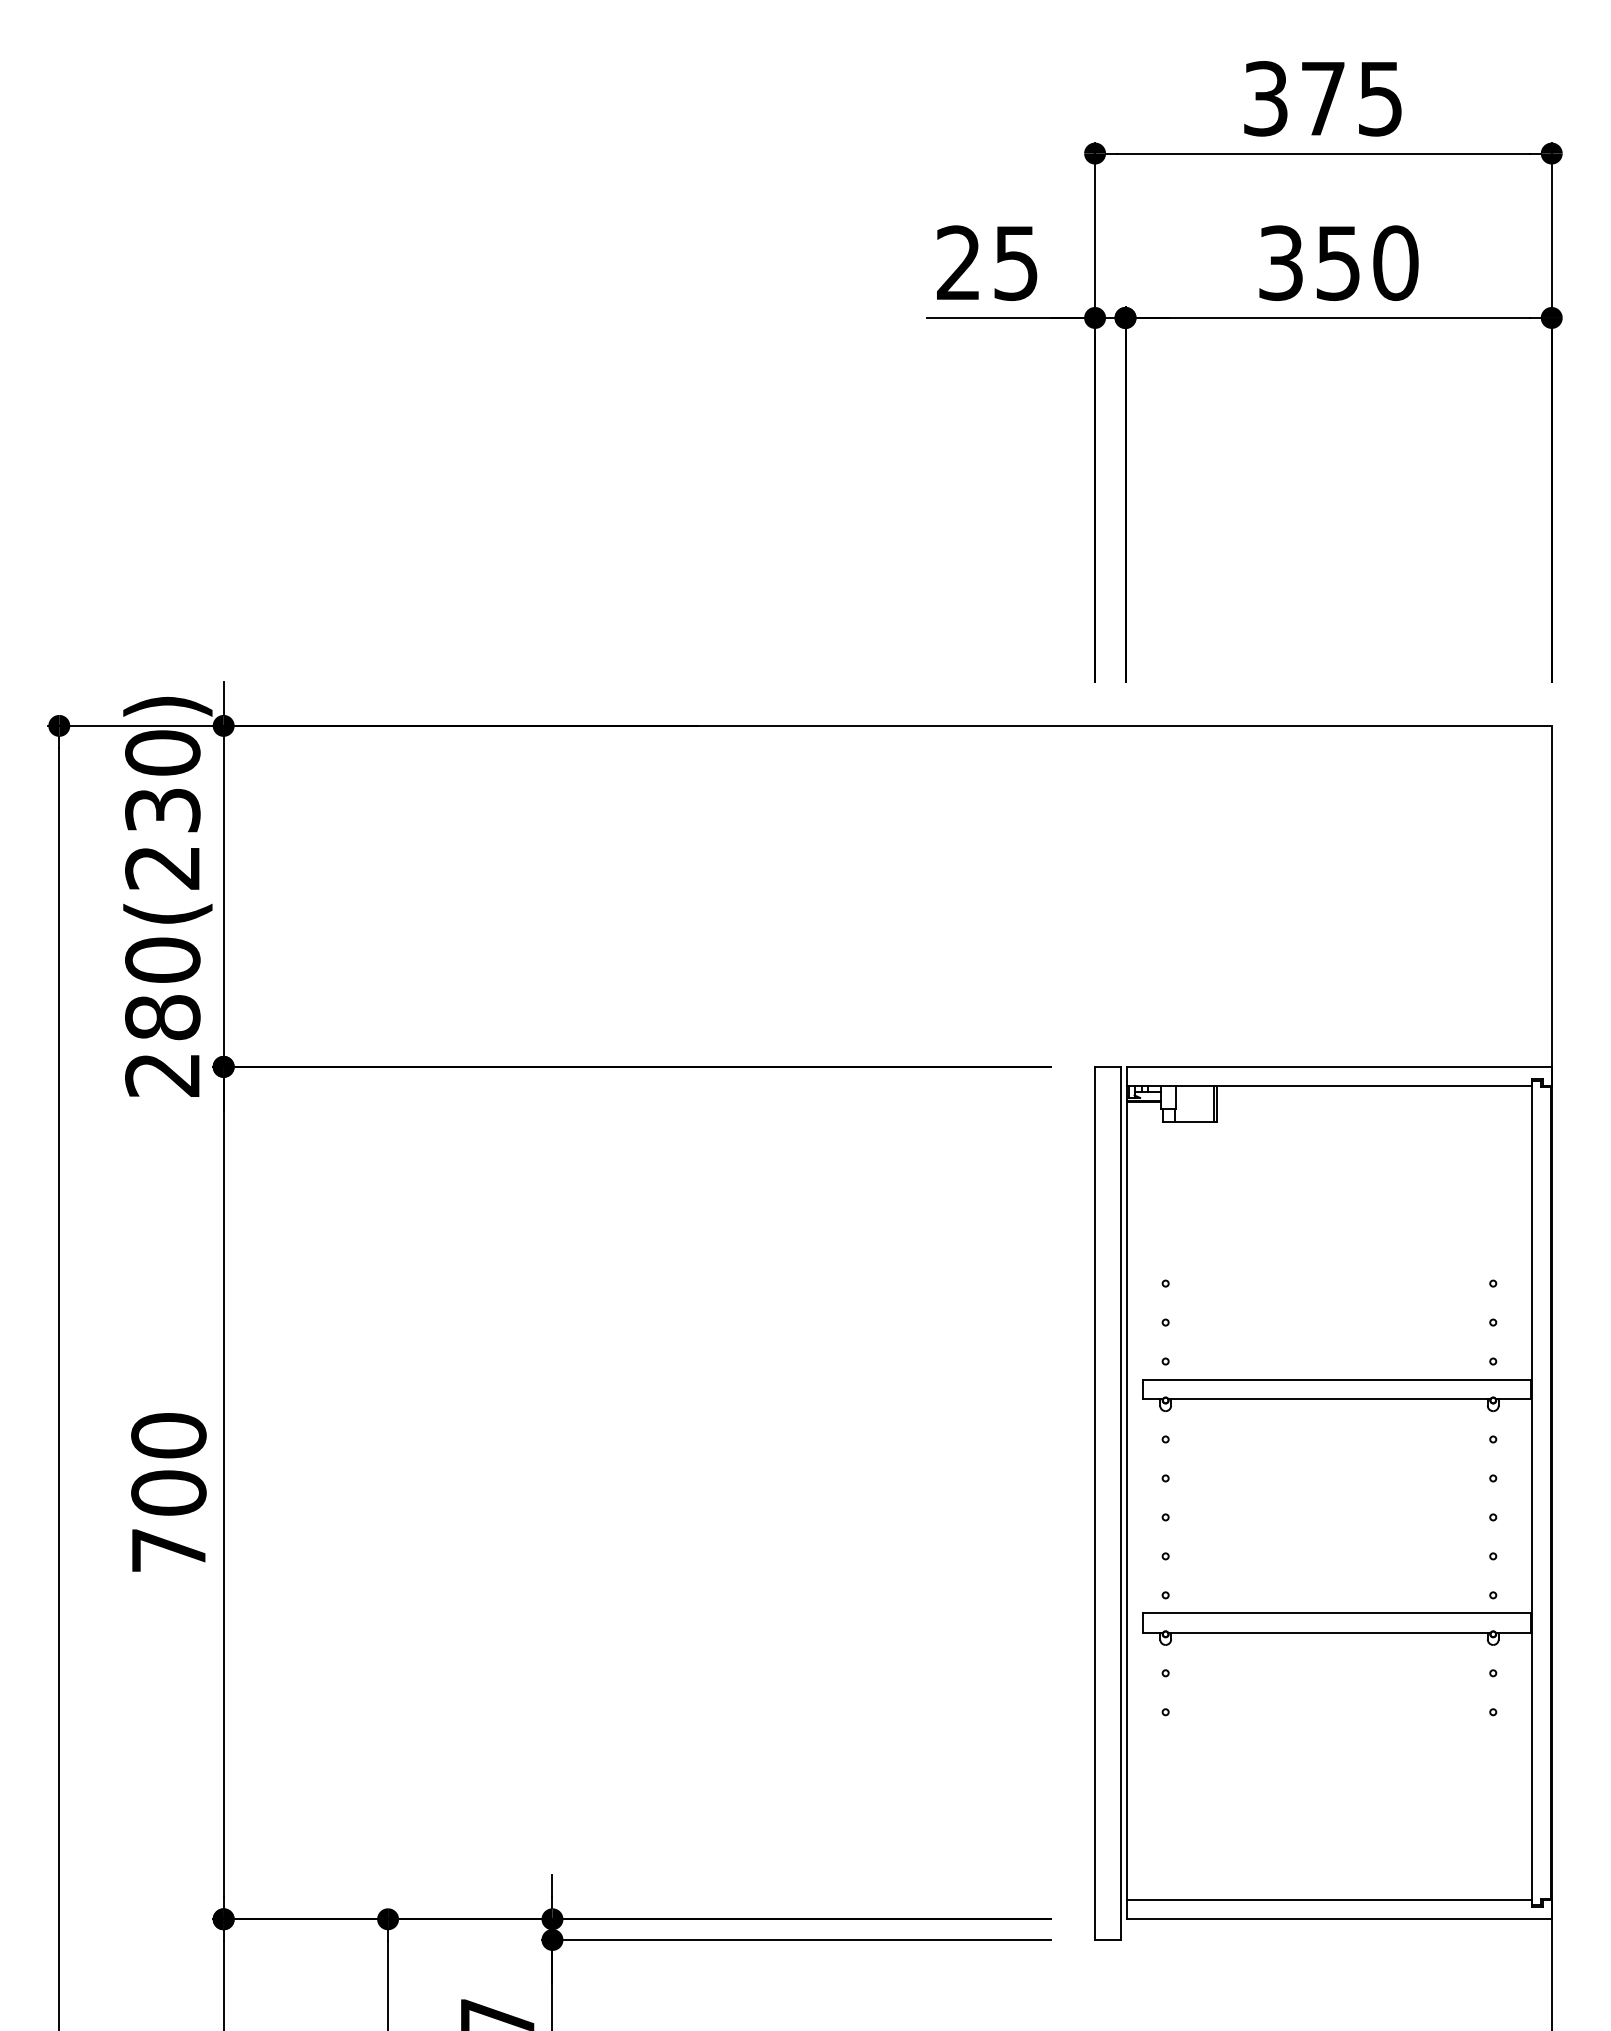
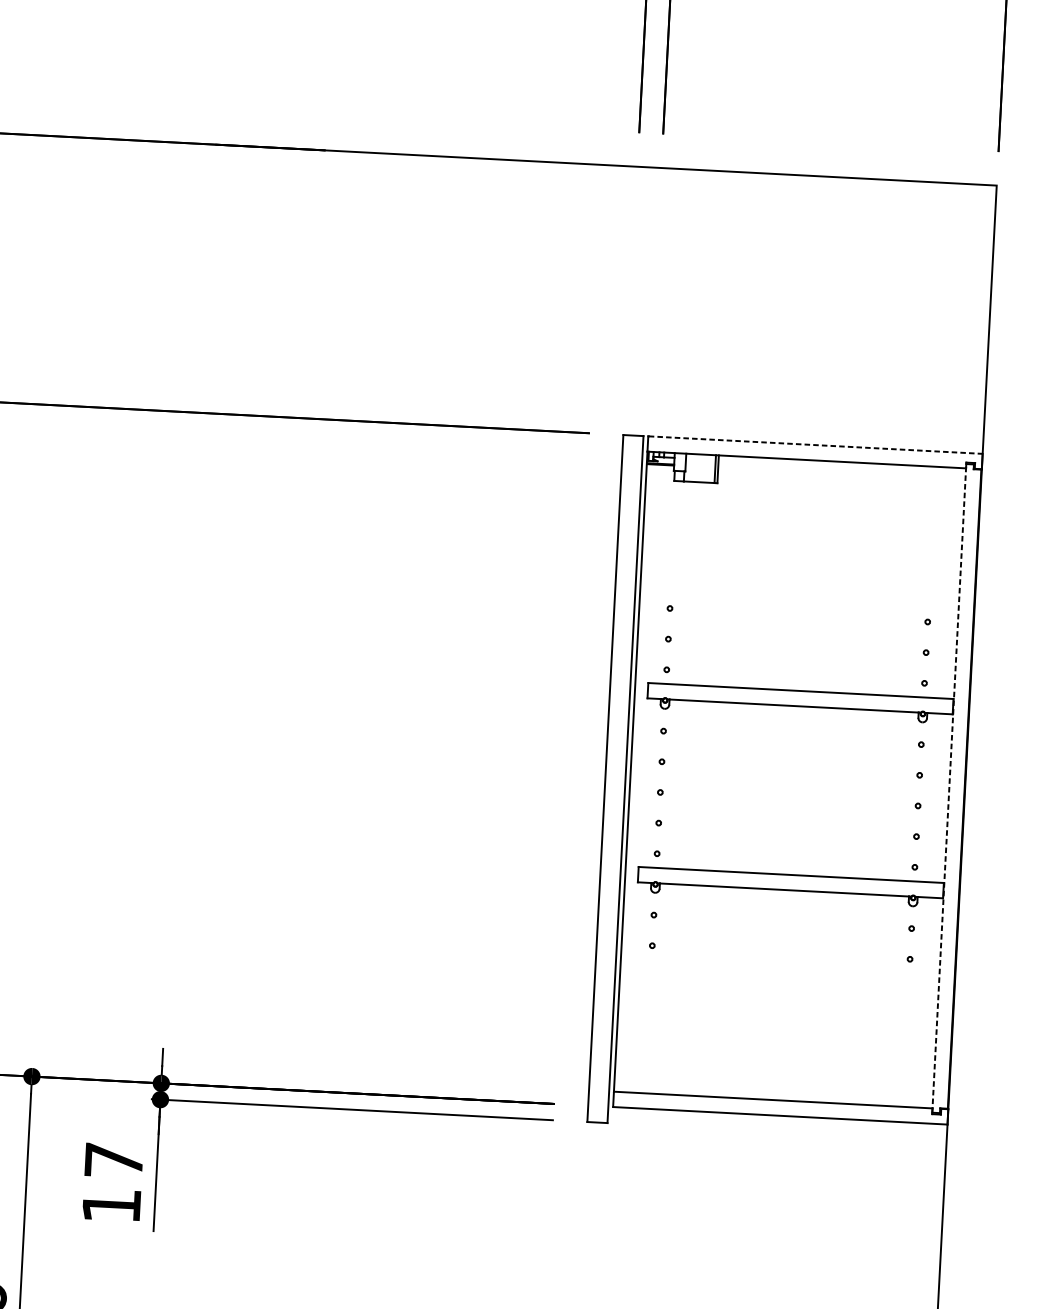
line: (1340, 1066) -> (816, 444), solid -> dashed
line: (1531, 1492) -> (949, 787), solid -> dashed

